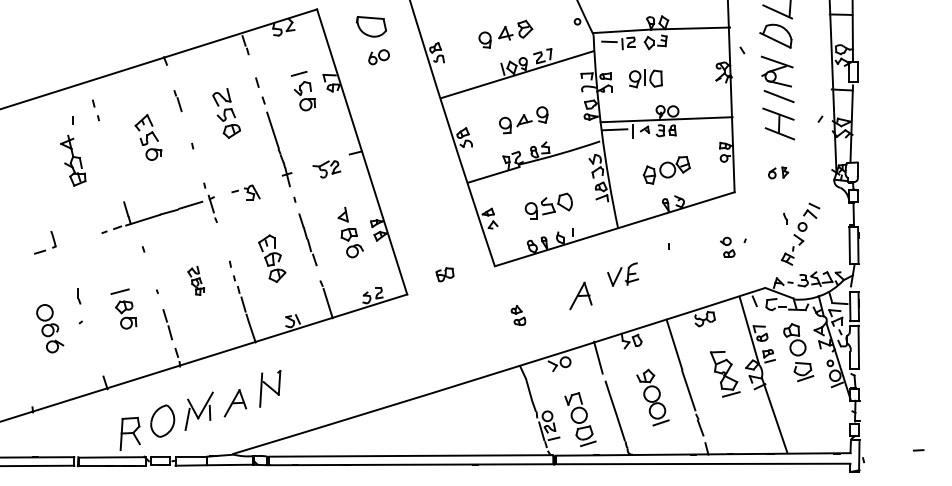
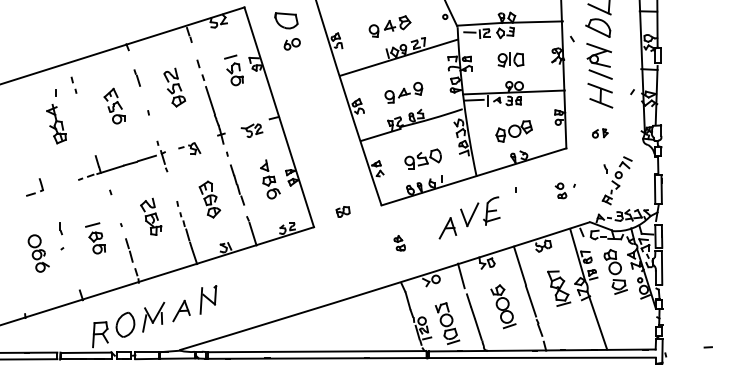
part: (645, 78) -> (510, 59), moved
part: (623, 274) -> (480, 211), size x1.67
part: (196, 280) -> (151, 216), size x1.67

